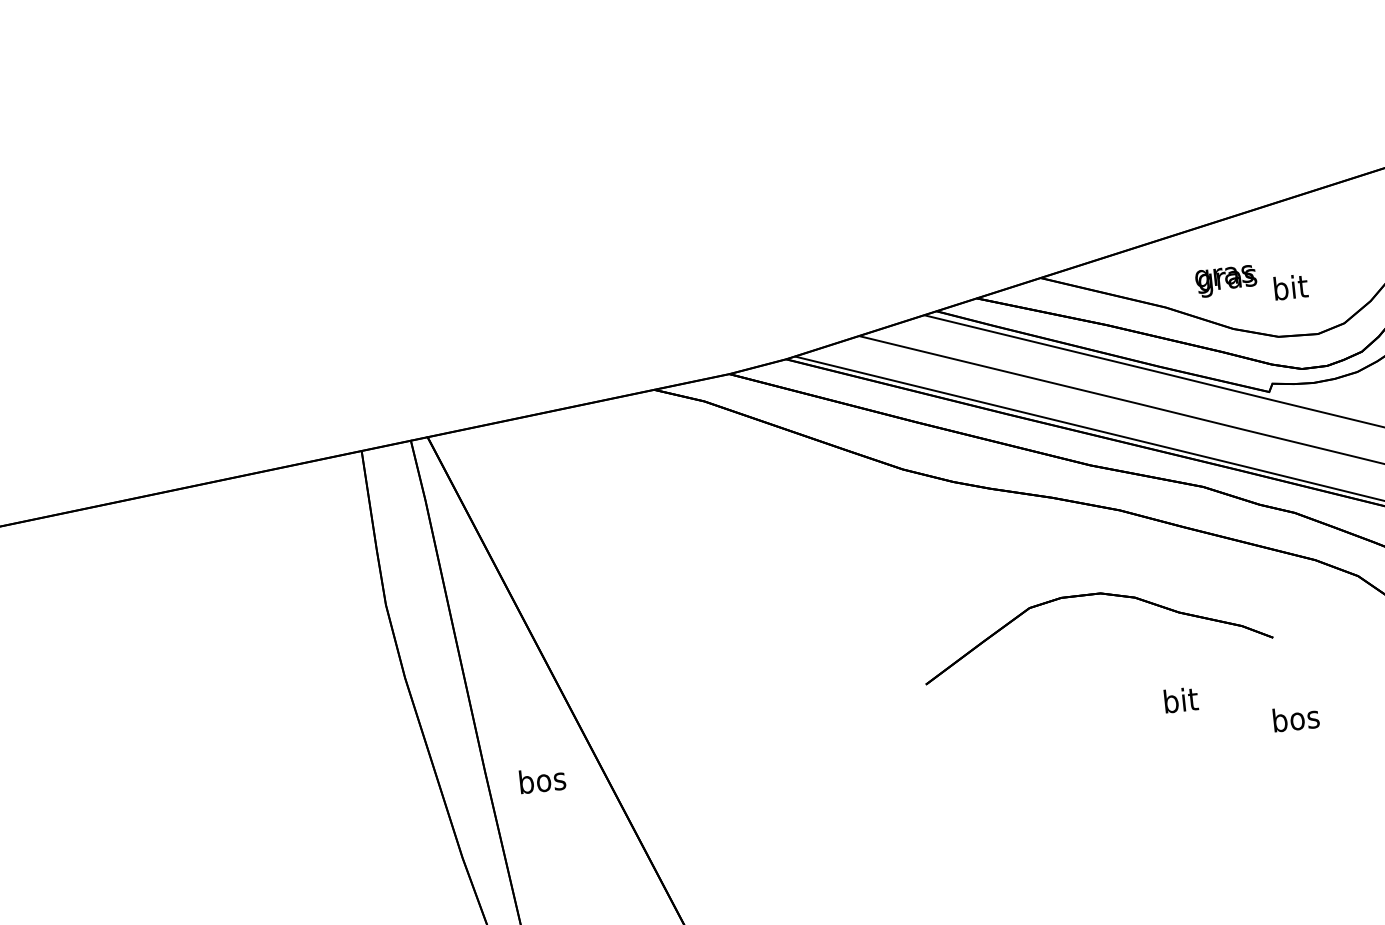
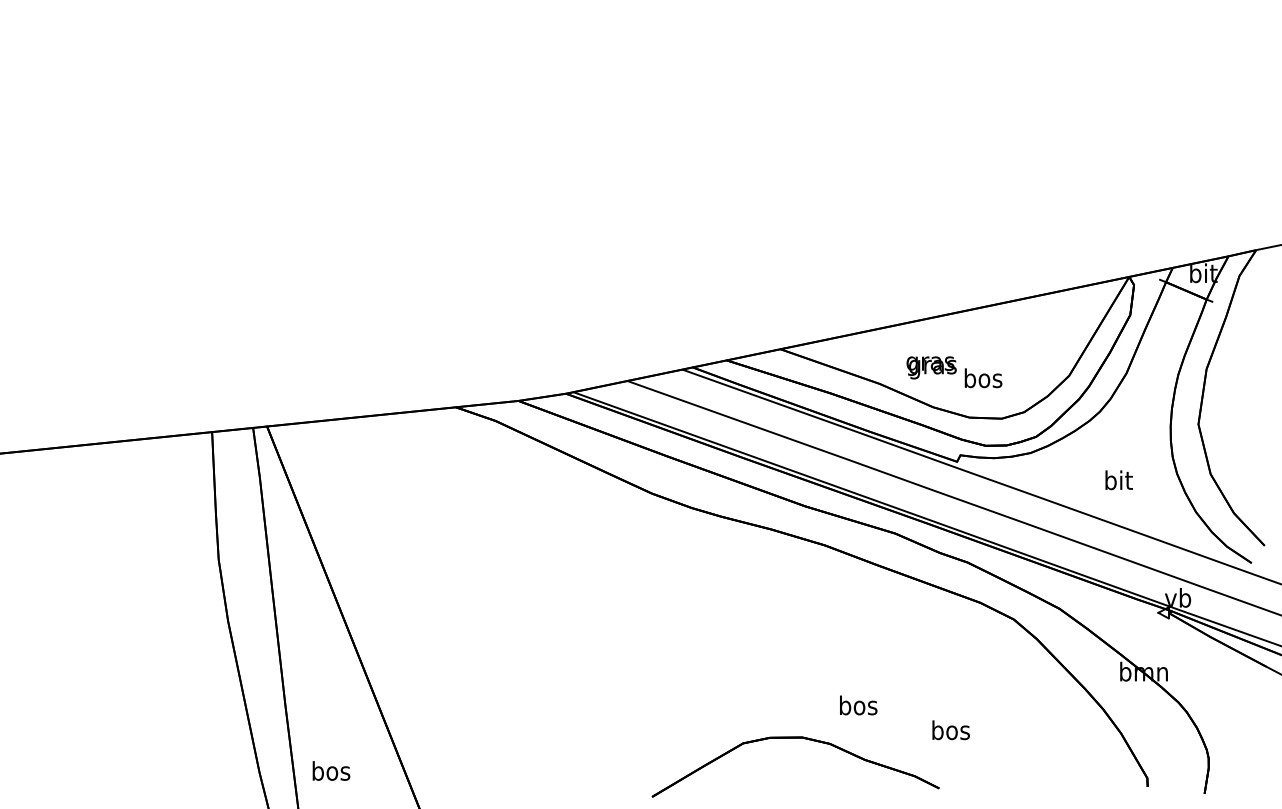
text: (1290, 287) -> (983, 378), bit -> bos
part: (1092, 595) -> (795, 738), moved
text: (1180, 700) -> (858, 705), bit -> bos
text: (542, 779) -> (331, 770), moved

